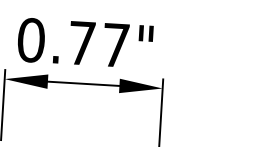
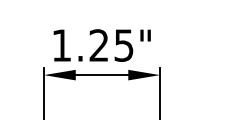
text: (73, 42) -> (92, 45), 0.77" -> 1.25"

